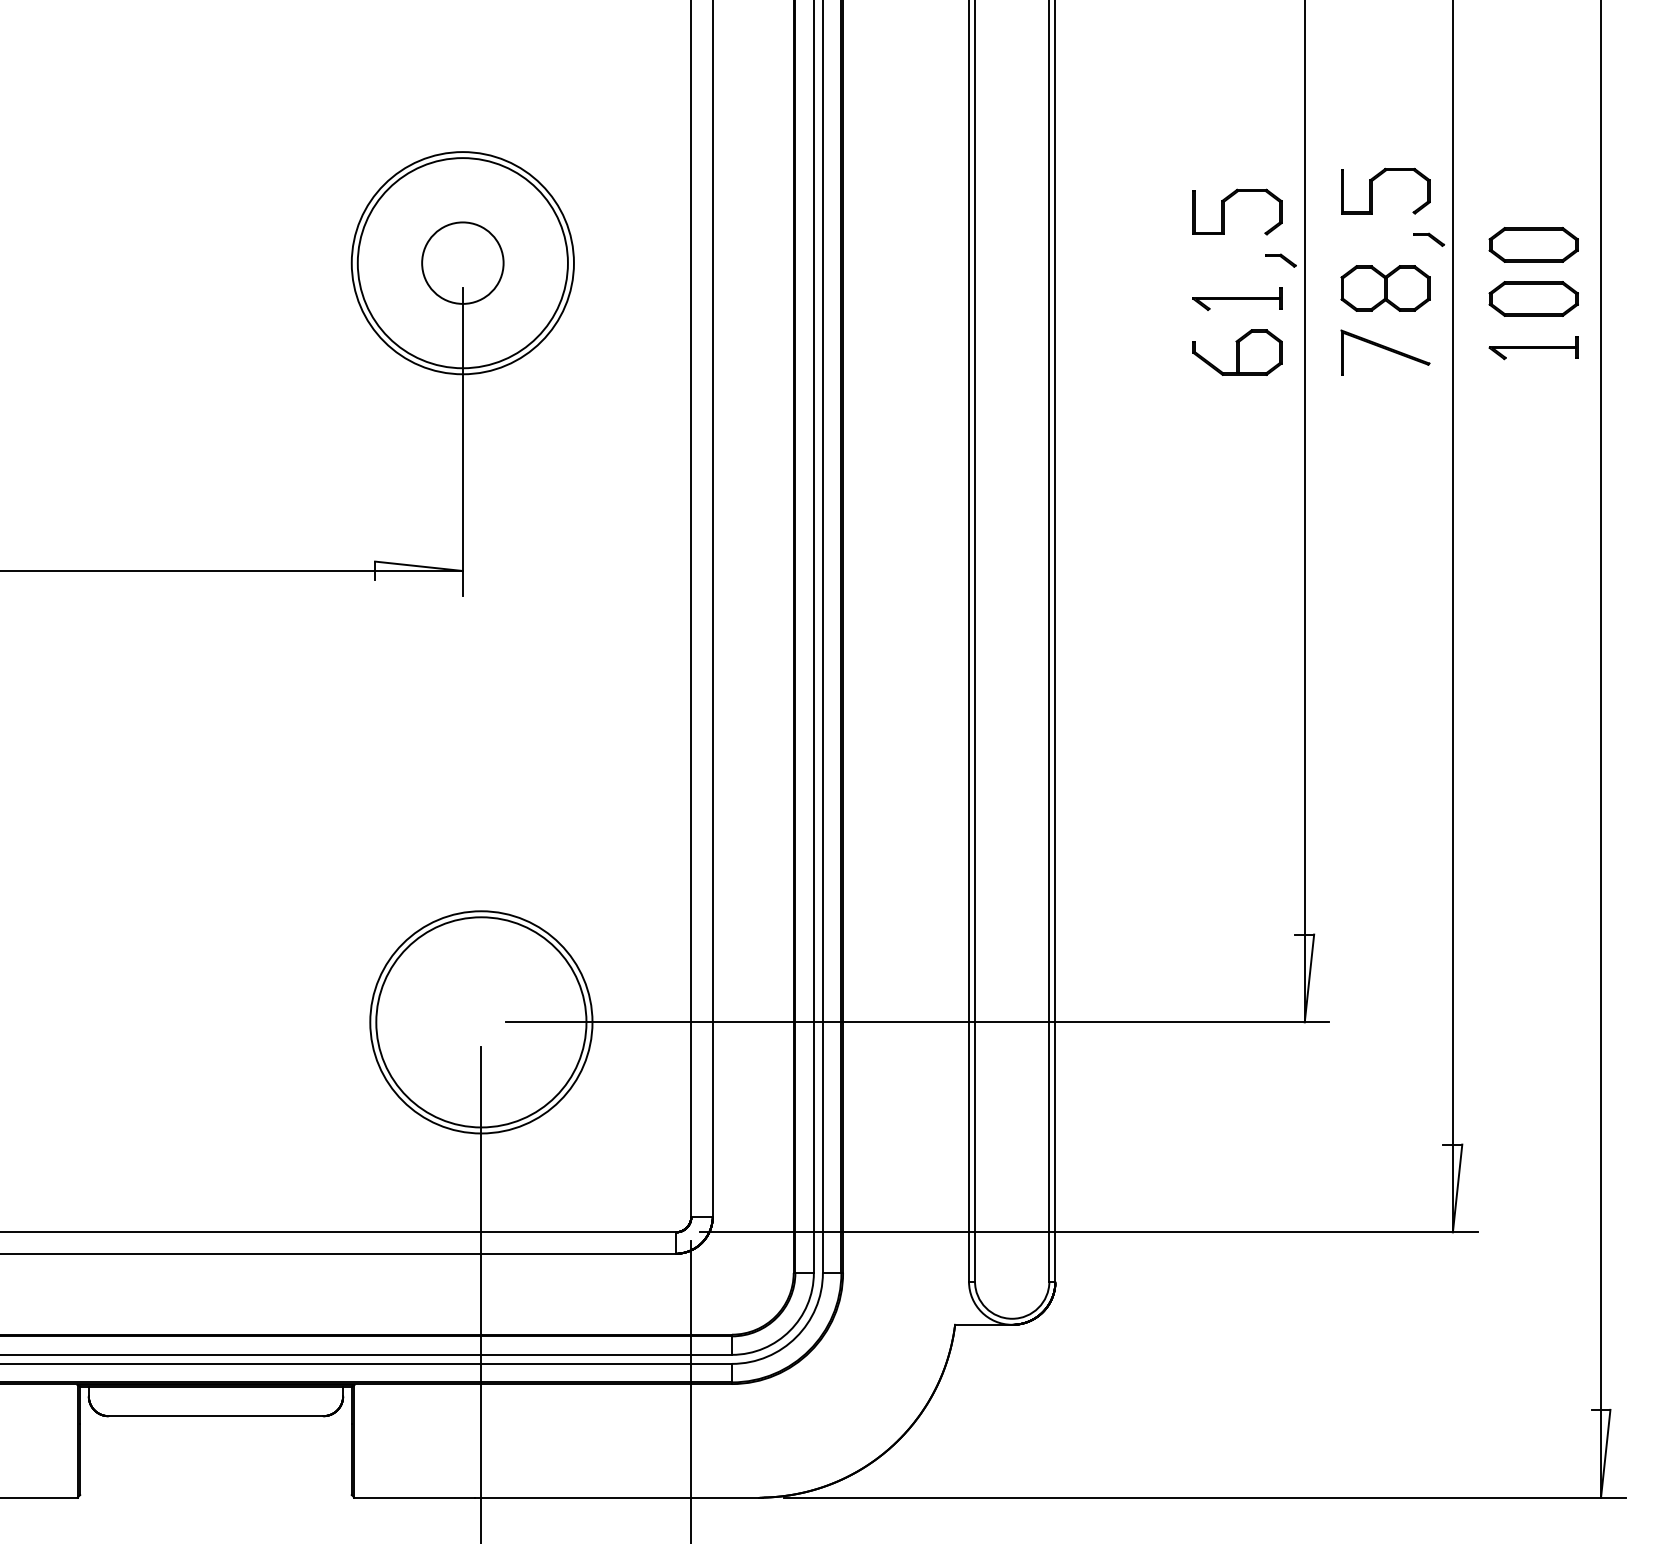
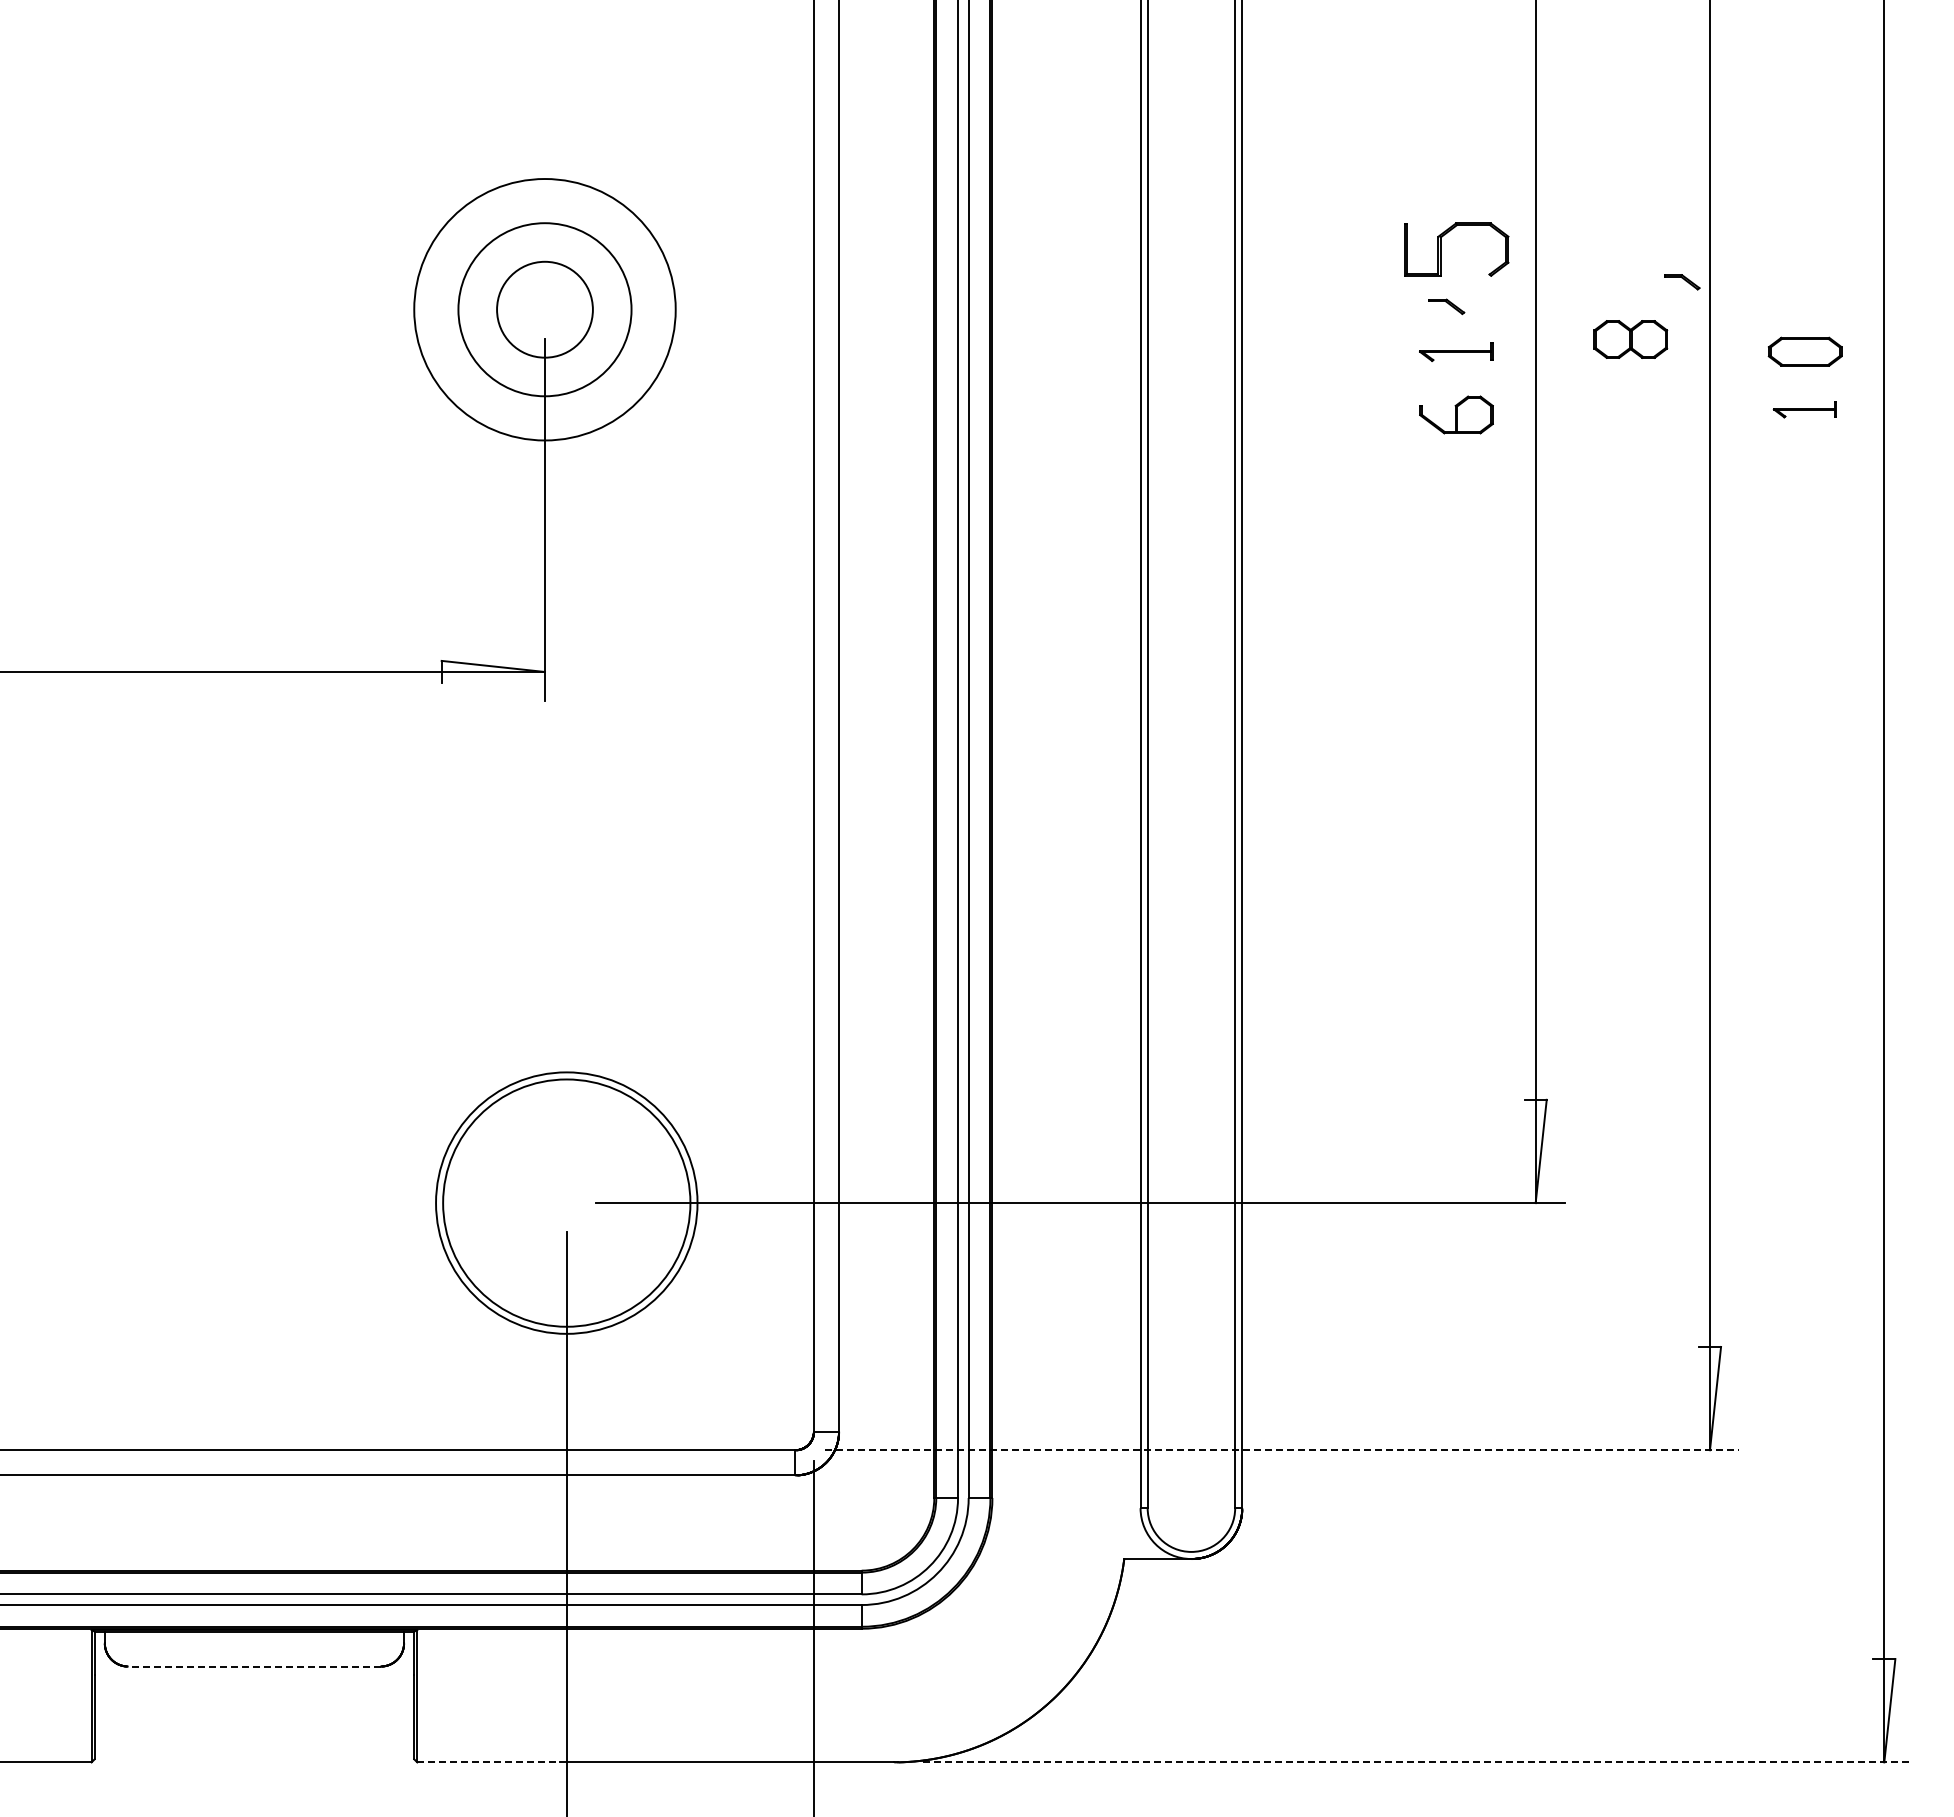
part: (1372, 190) -> (1615, 224), removed
part: (1534, 245) -> (1805, 288), removed
part: (1280, 260) -> (1446, 306), moved
circle: (462, 262) -> (544, 309), size x0.7
part: (1385, 288) -> (1630, 339), size x0.7
part: (1236, 298) -> (1455, 351), size x0.7
part: (1534, 298) -> (1805, 351), size x0.7
part: (1533, 347) -> (1804, 409), size x0.6
part: (1237, 352) -> (1456, 414), size x0.7
part: (1385, 352) -> (1630, 414), removed
line: (1089, 1232) -> (1282, 1450), solid -> dashed
line: (215, 1416) -> (253, 1666), solid -> dashed
line: (414, 1497) -> (488, 1762), solid -> dashed
line: (1205, 1497) -> (1418, 1762), solid -> dashed

